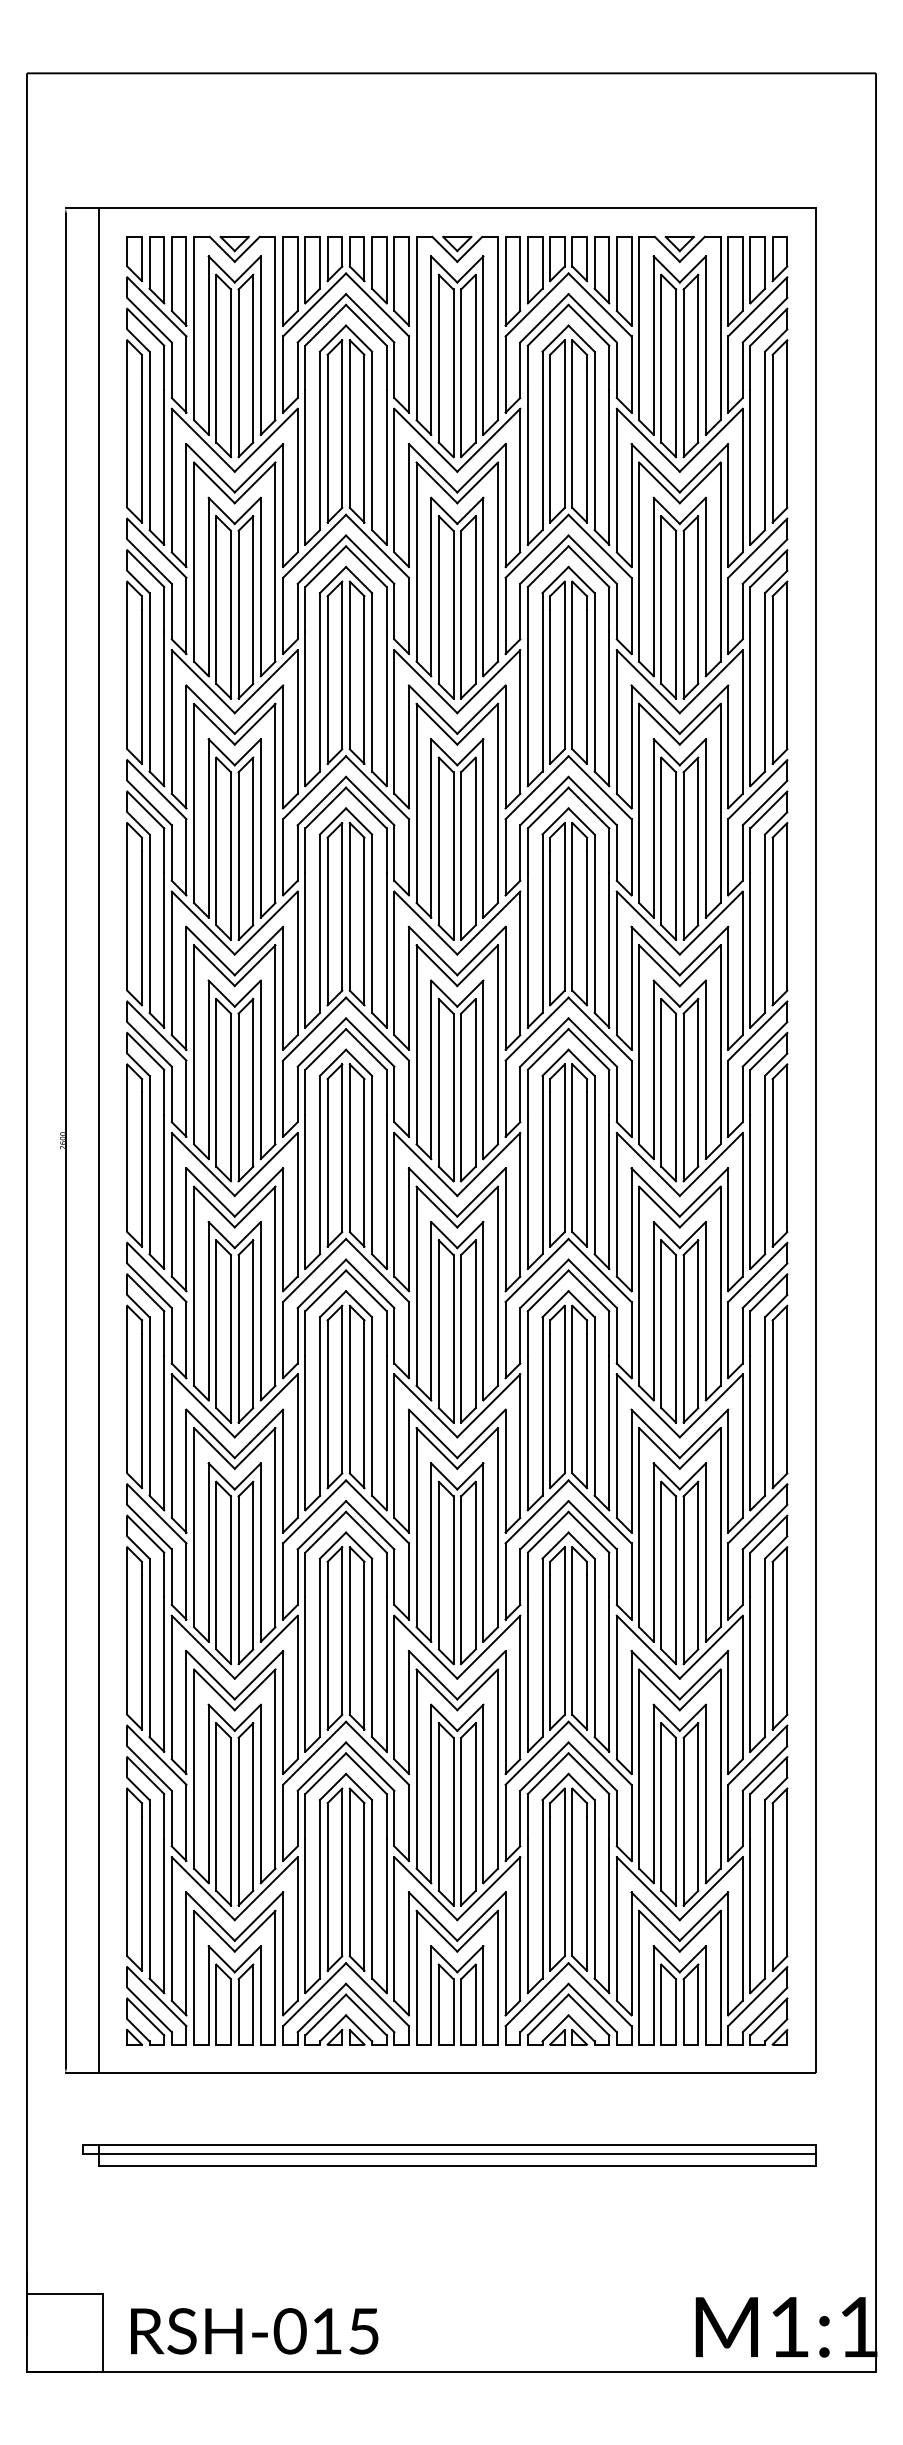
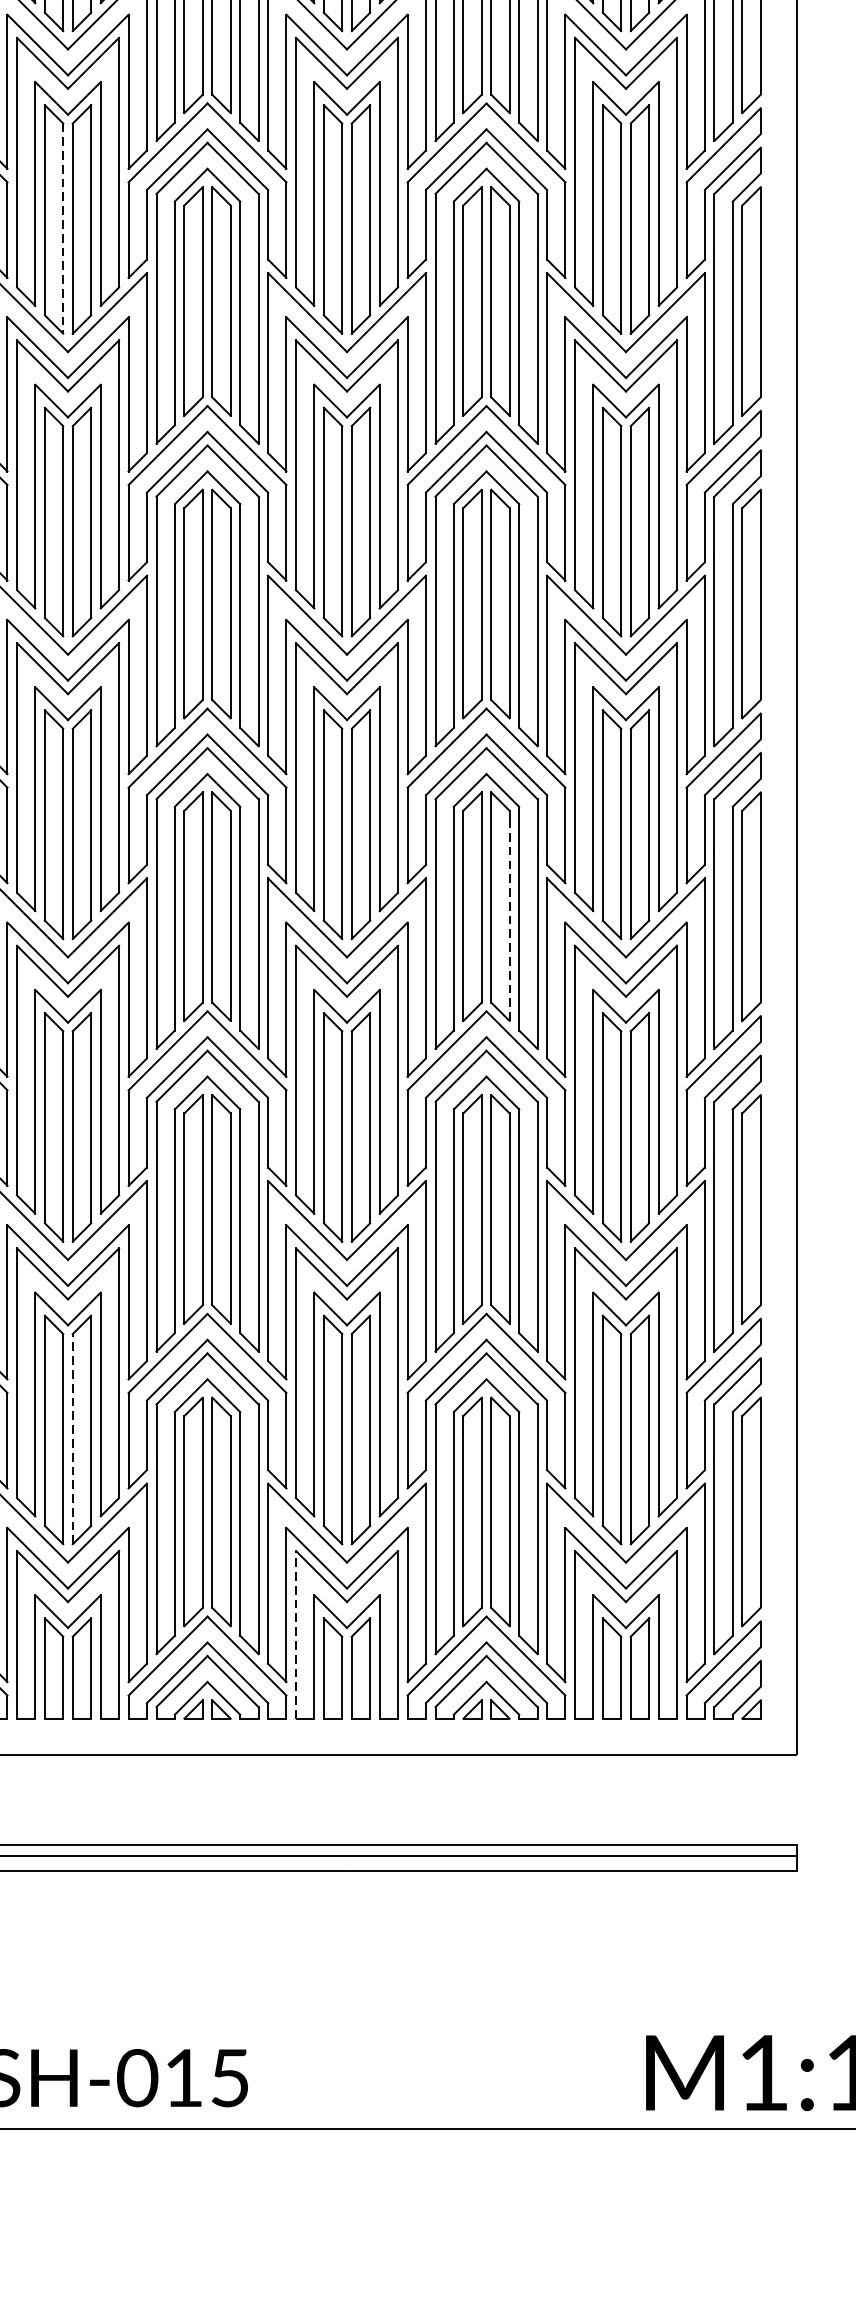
line: (230, 856) -> (62, 229), solid -> dashed
line: (587, 1410) -> (510, 923), solid -> dashed
line: (238, 1821) -> (72, 1438), solid -> dashed
line: (416, 1977) -> (295, 1634), solid -> dashed

